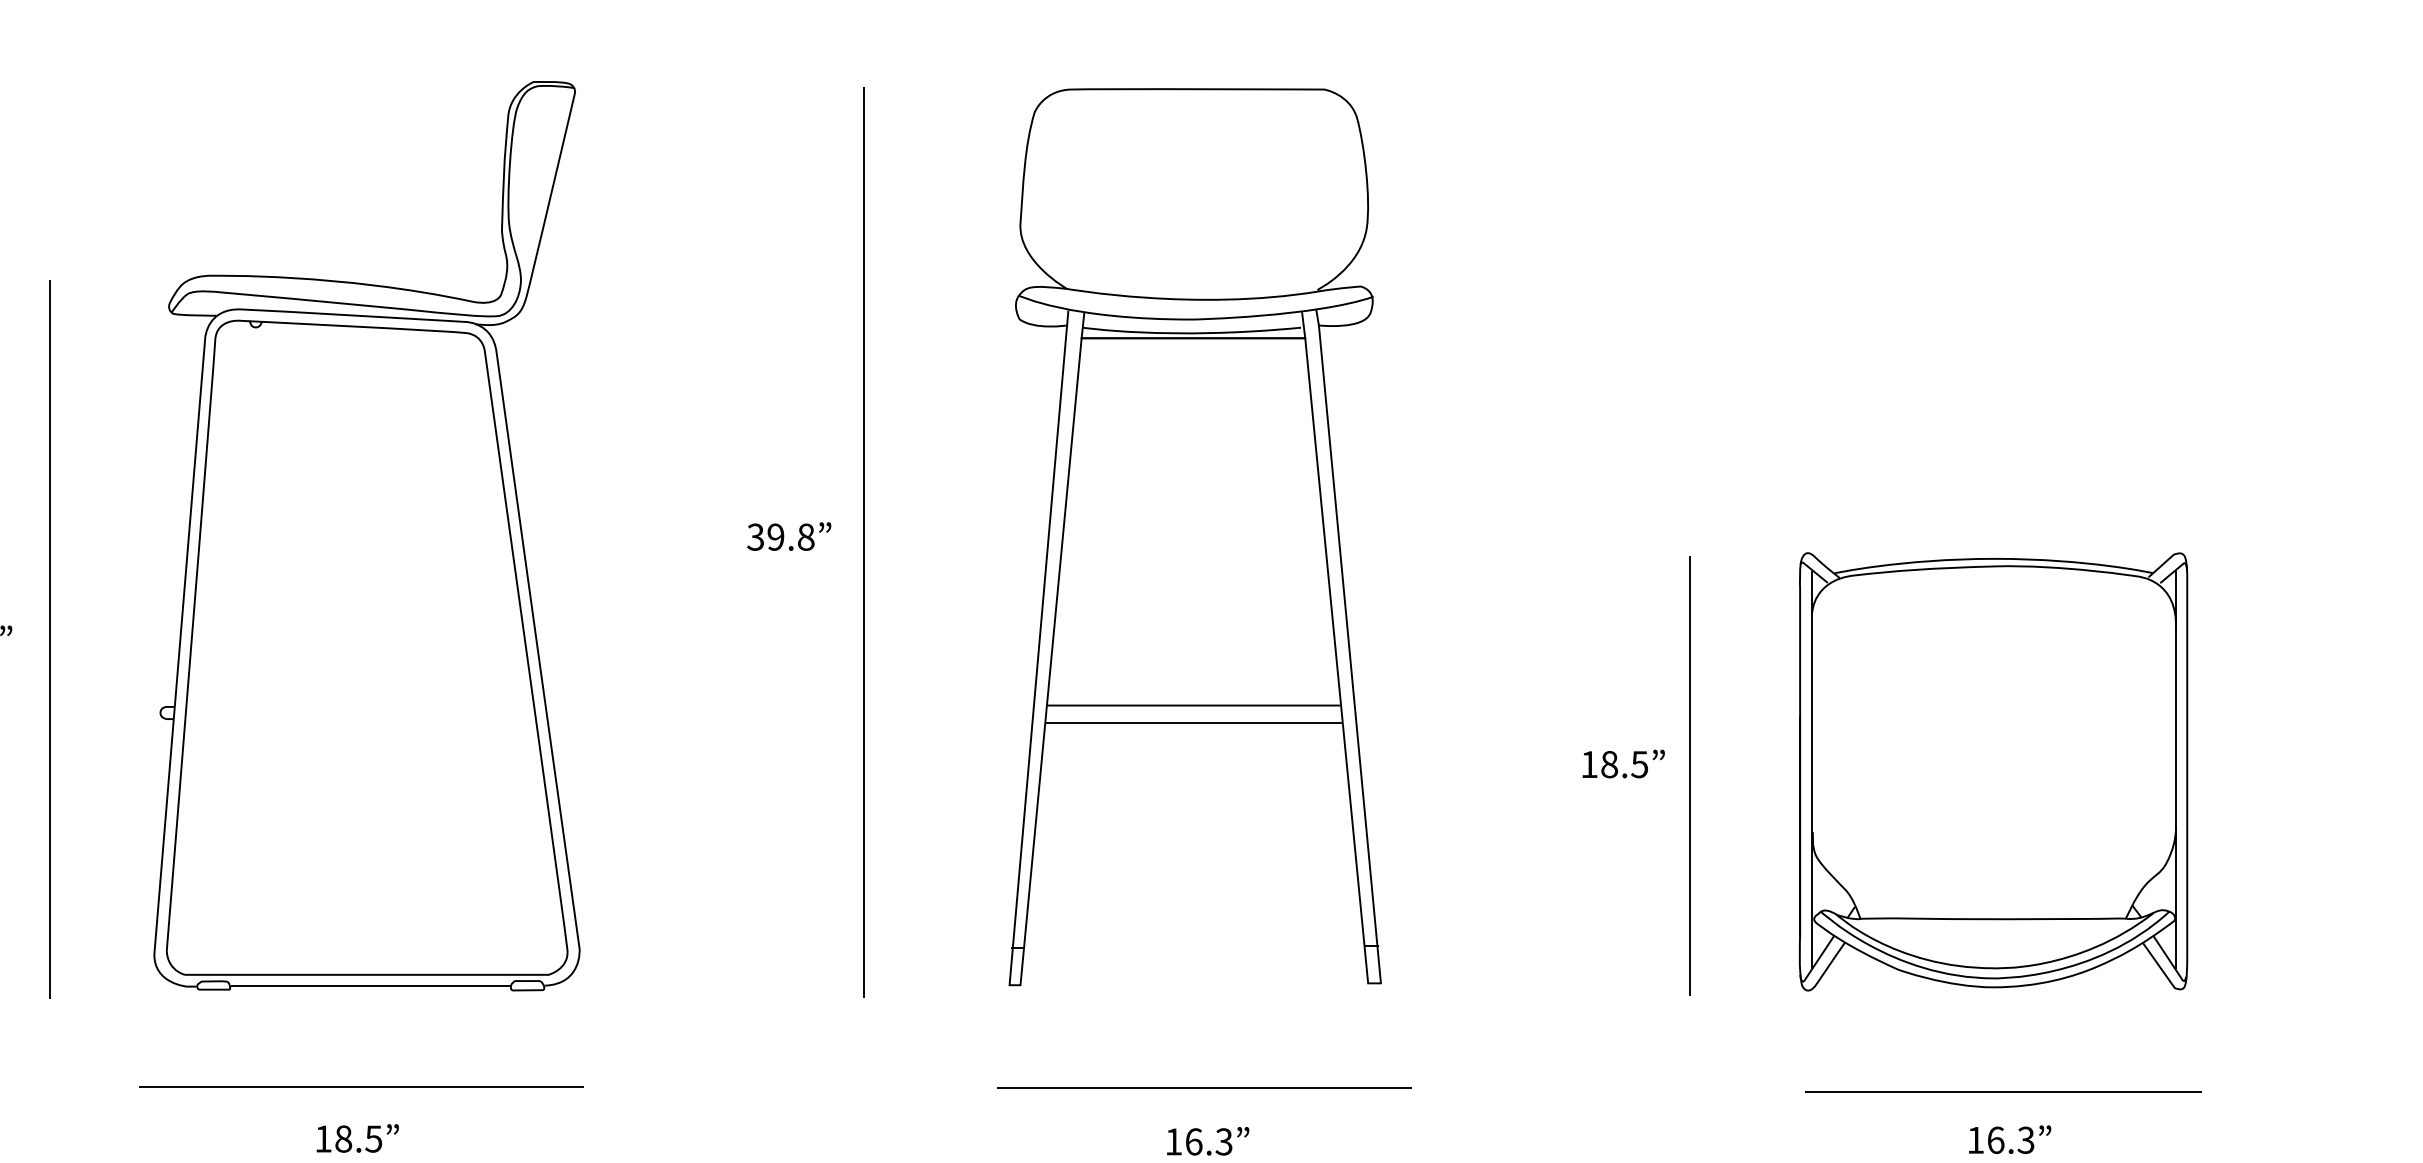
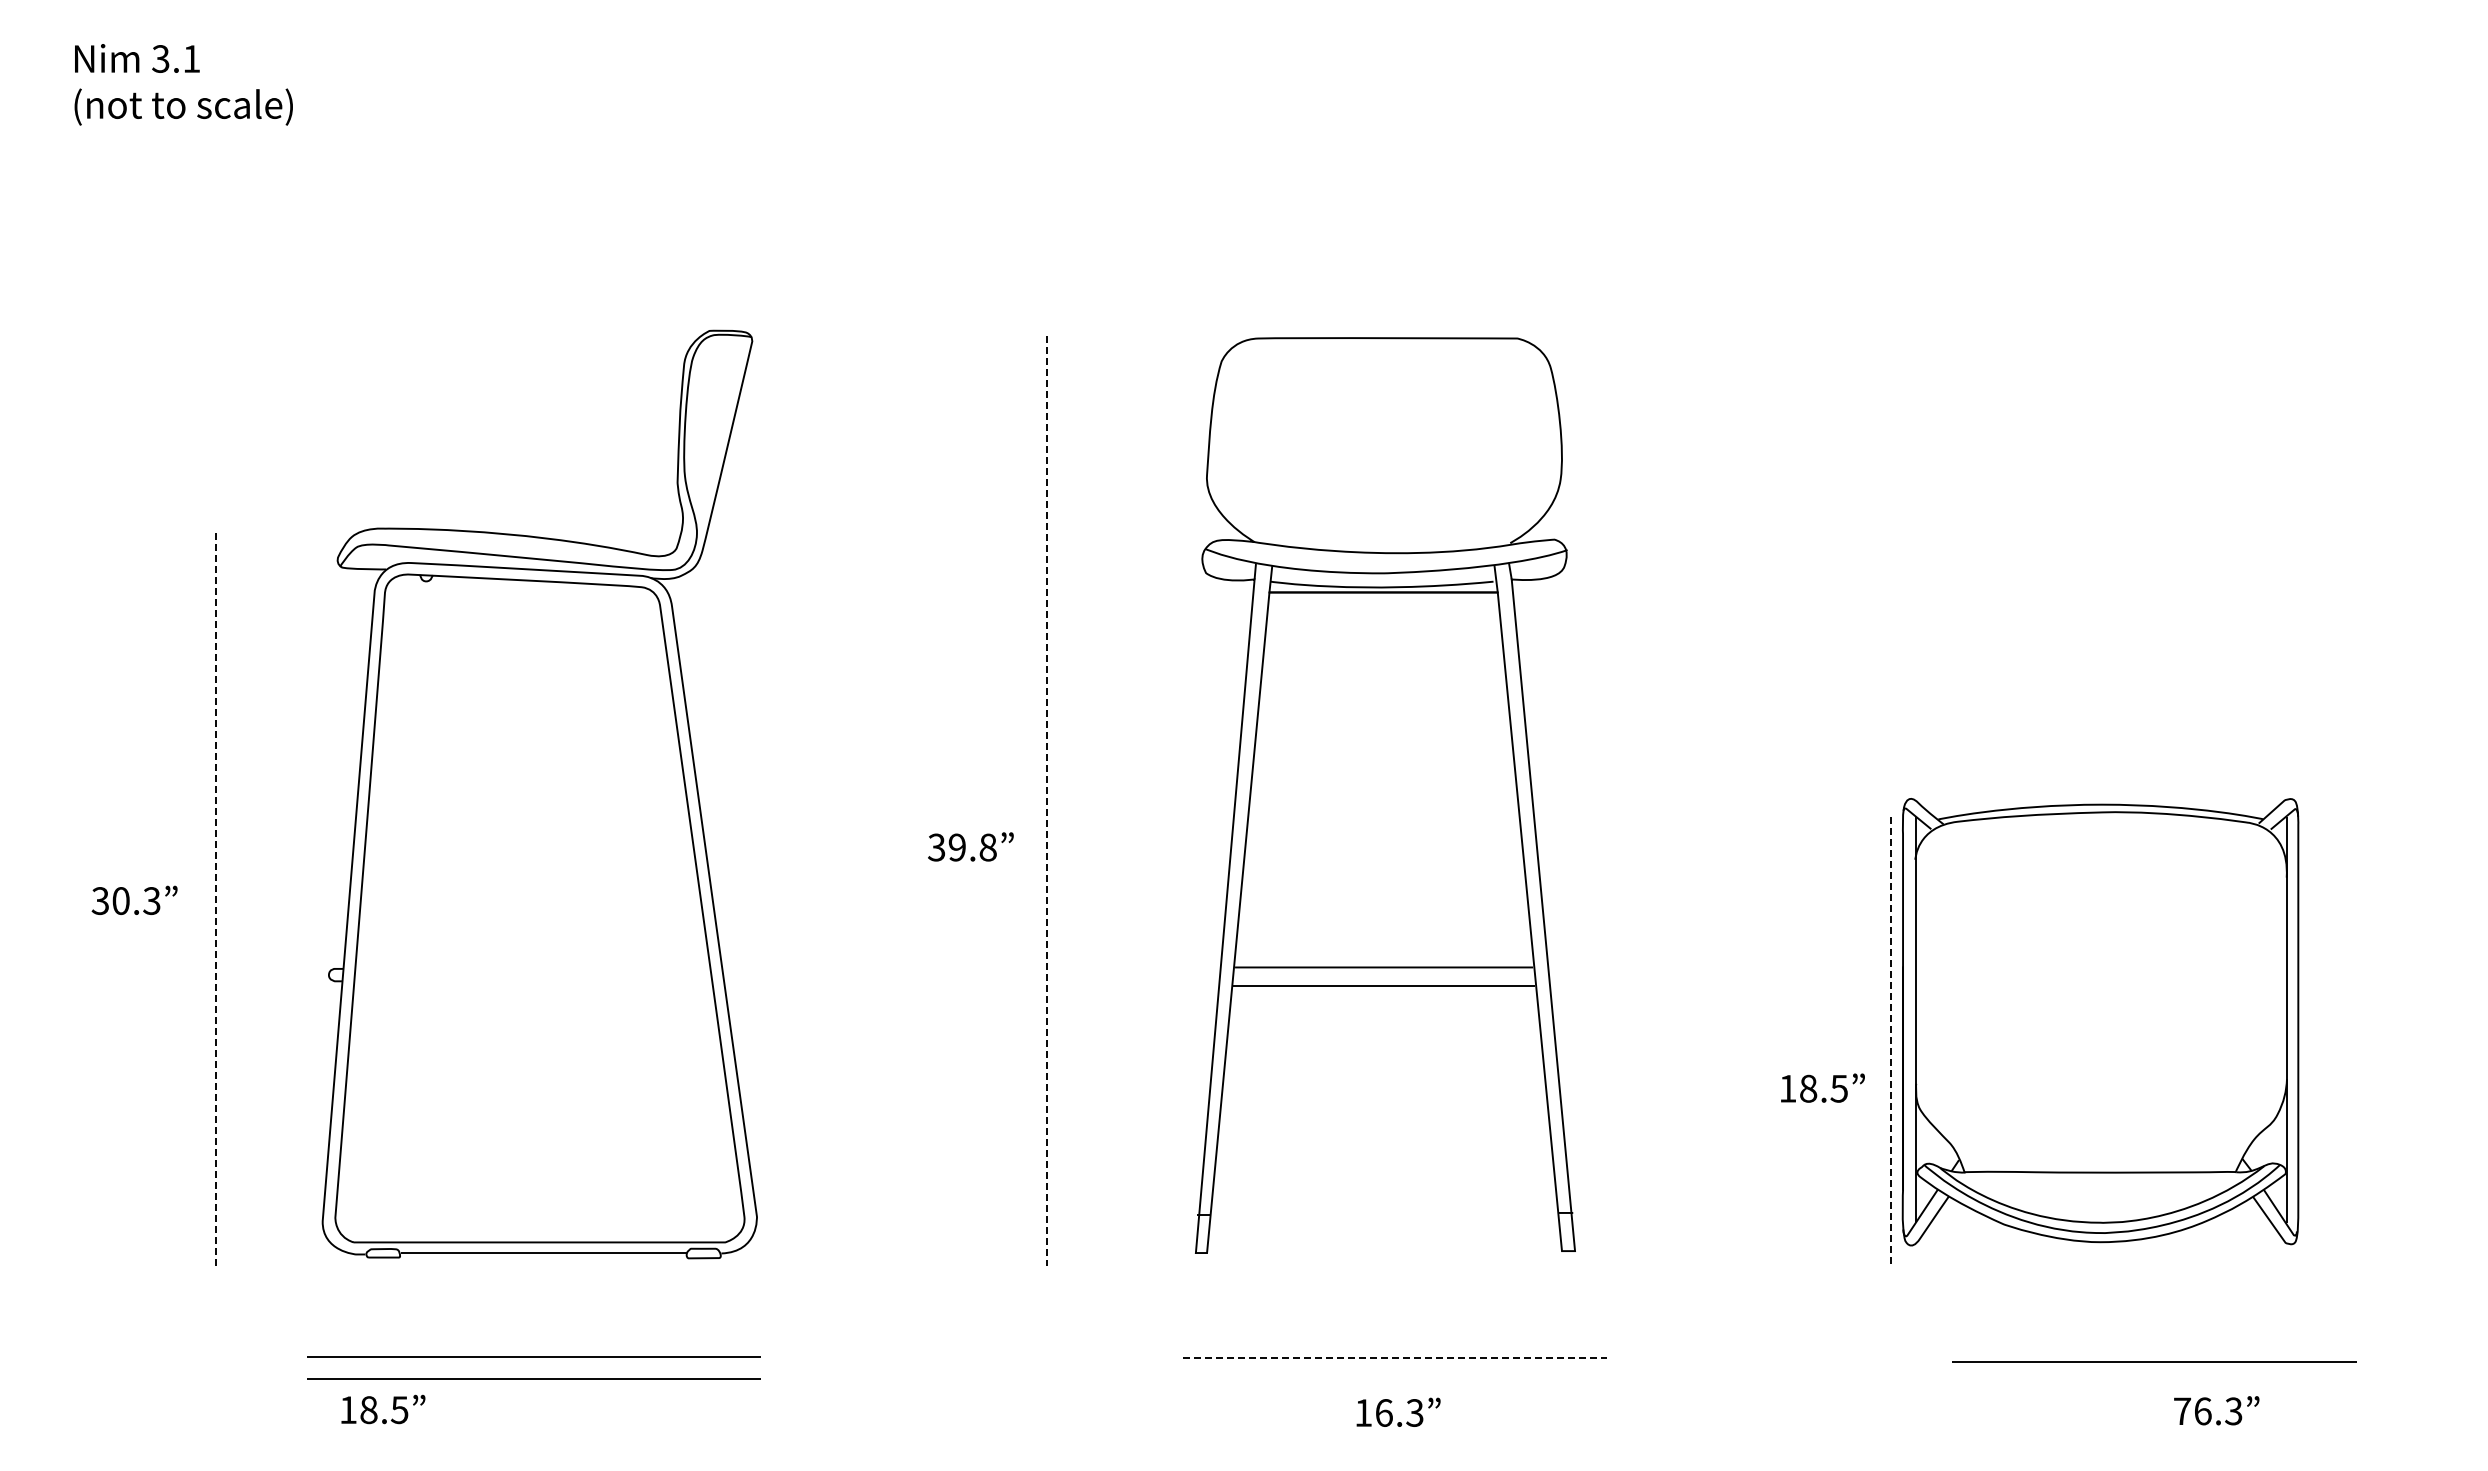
text: (788, 536) -> (970, 846), moved
line: (864, 542) -> (1047, 801), solid -> dashed
line: (49, 639) -> (215, 900), solid -> dashed
text: (1623, 763) -> (1822, 1087), moved
part: (1993, 772) -> (2100, 1022), moved
line: (1689, 776) -> (1890, 1039), solid -> dashed
line: (1205, 1087) -> (1395, 1357), solid -> dashed
line: (2003, 1091) -> (2154, 1361), moved
line: (360, 1108) -> (533, 1378), added
text: (357, 1138) -> (383, 1409), moved
text: (1975, 1139) -> (2182, 1410), 16.3 -> 76.3

